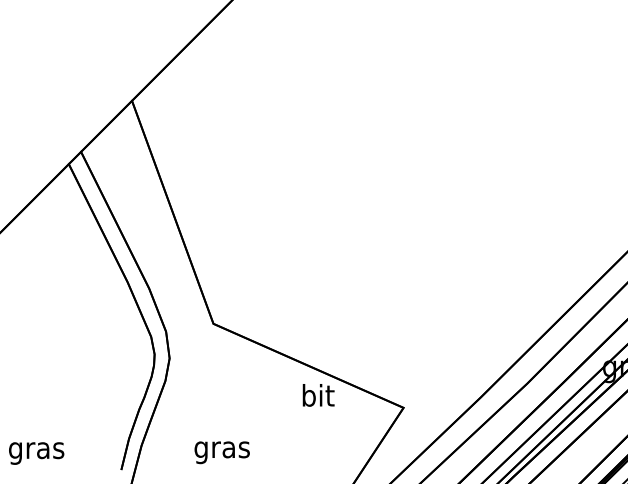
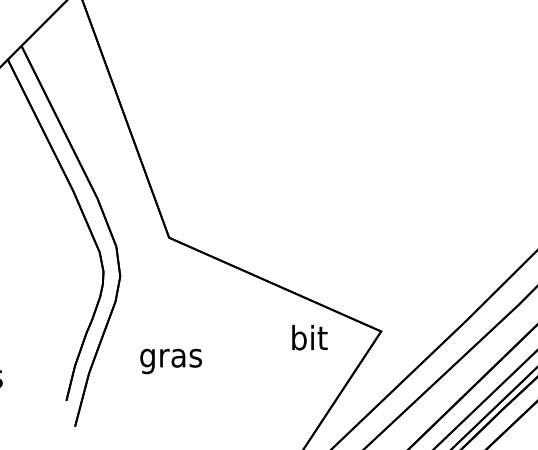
text: (318, 395) -> (309, 337), moved
text: (221, 452) -> (170, 361), moved

